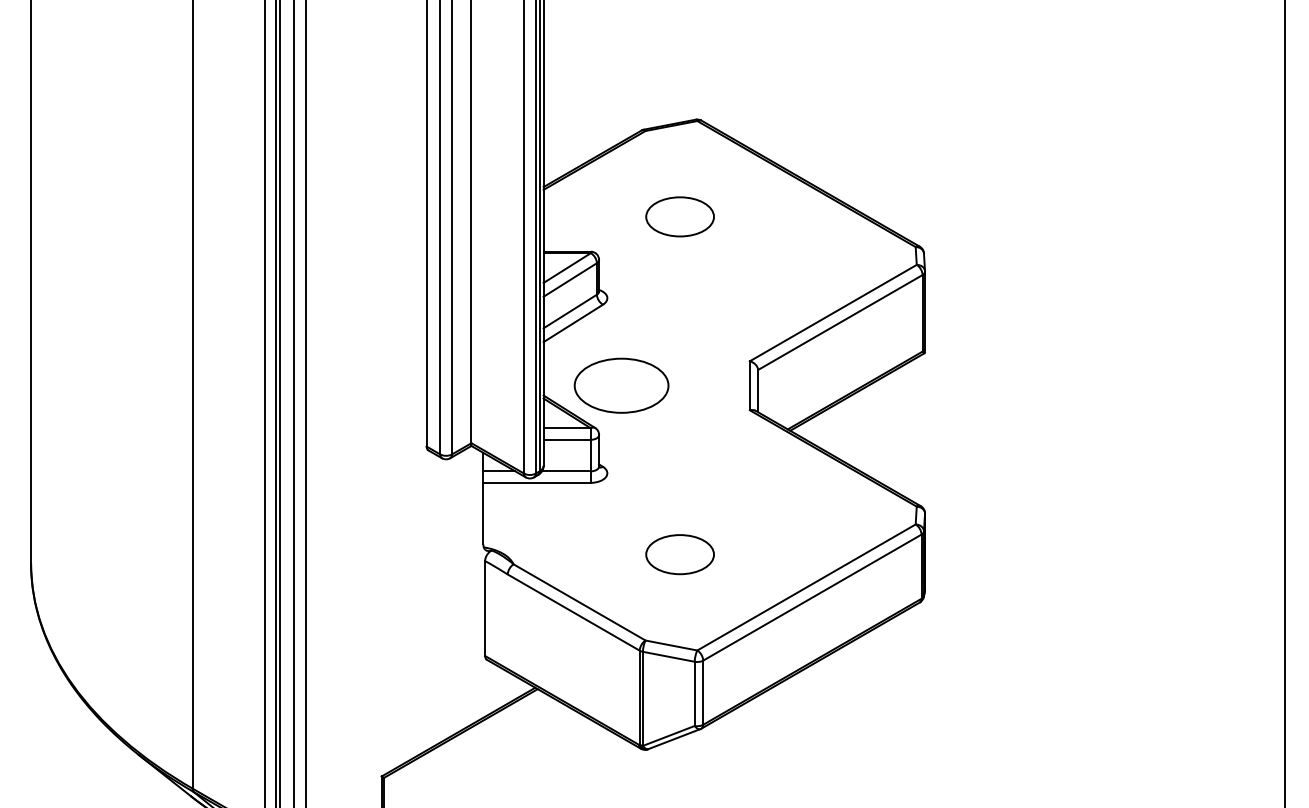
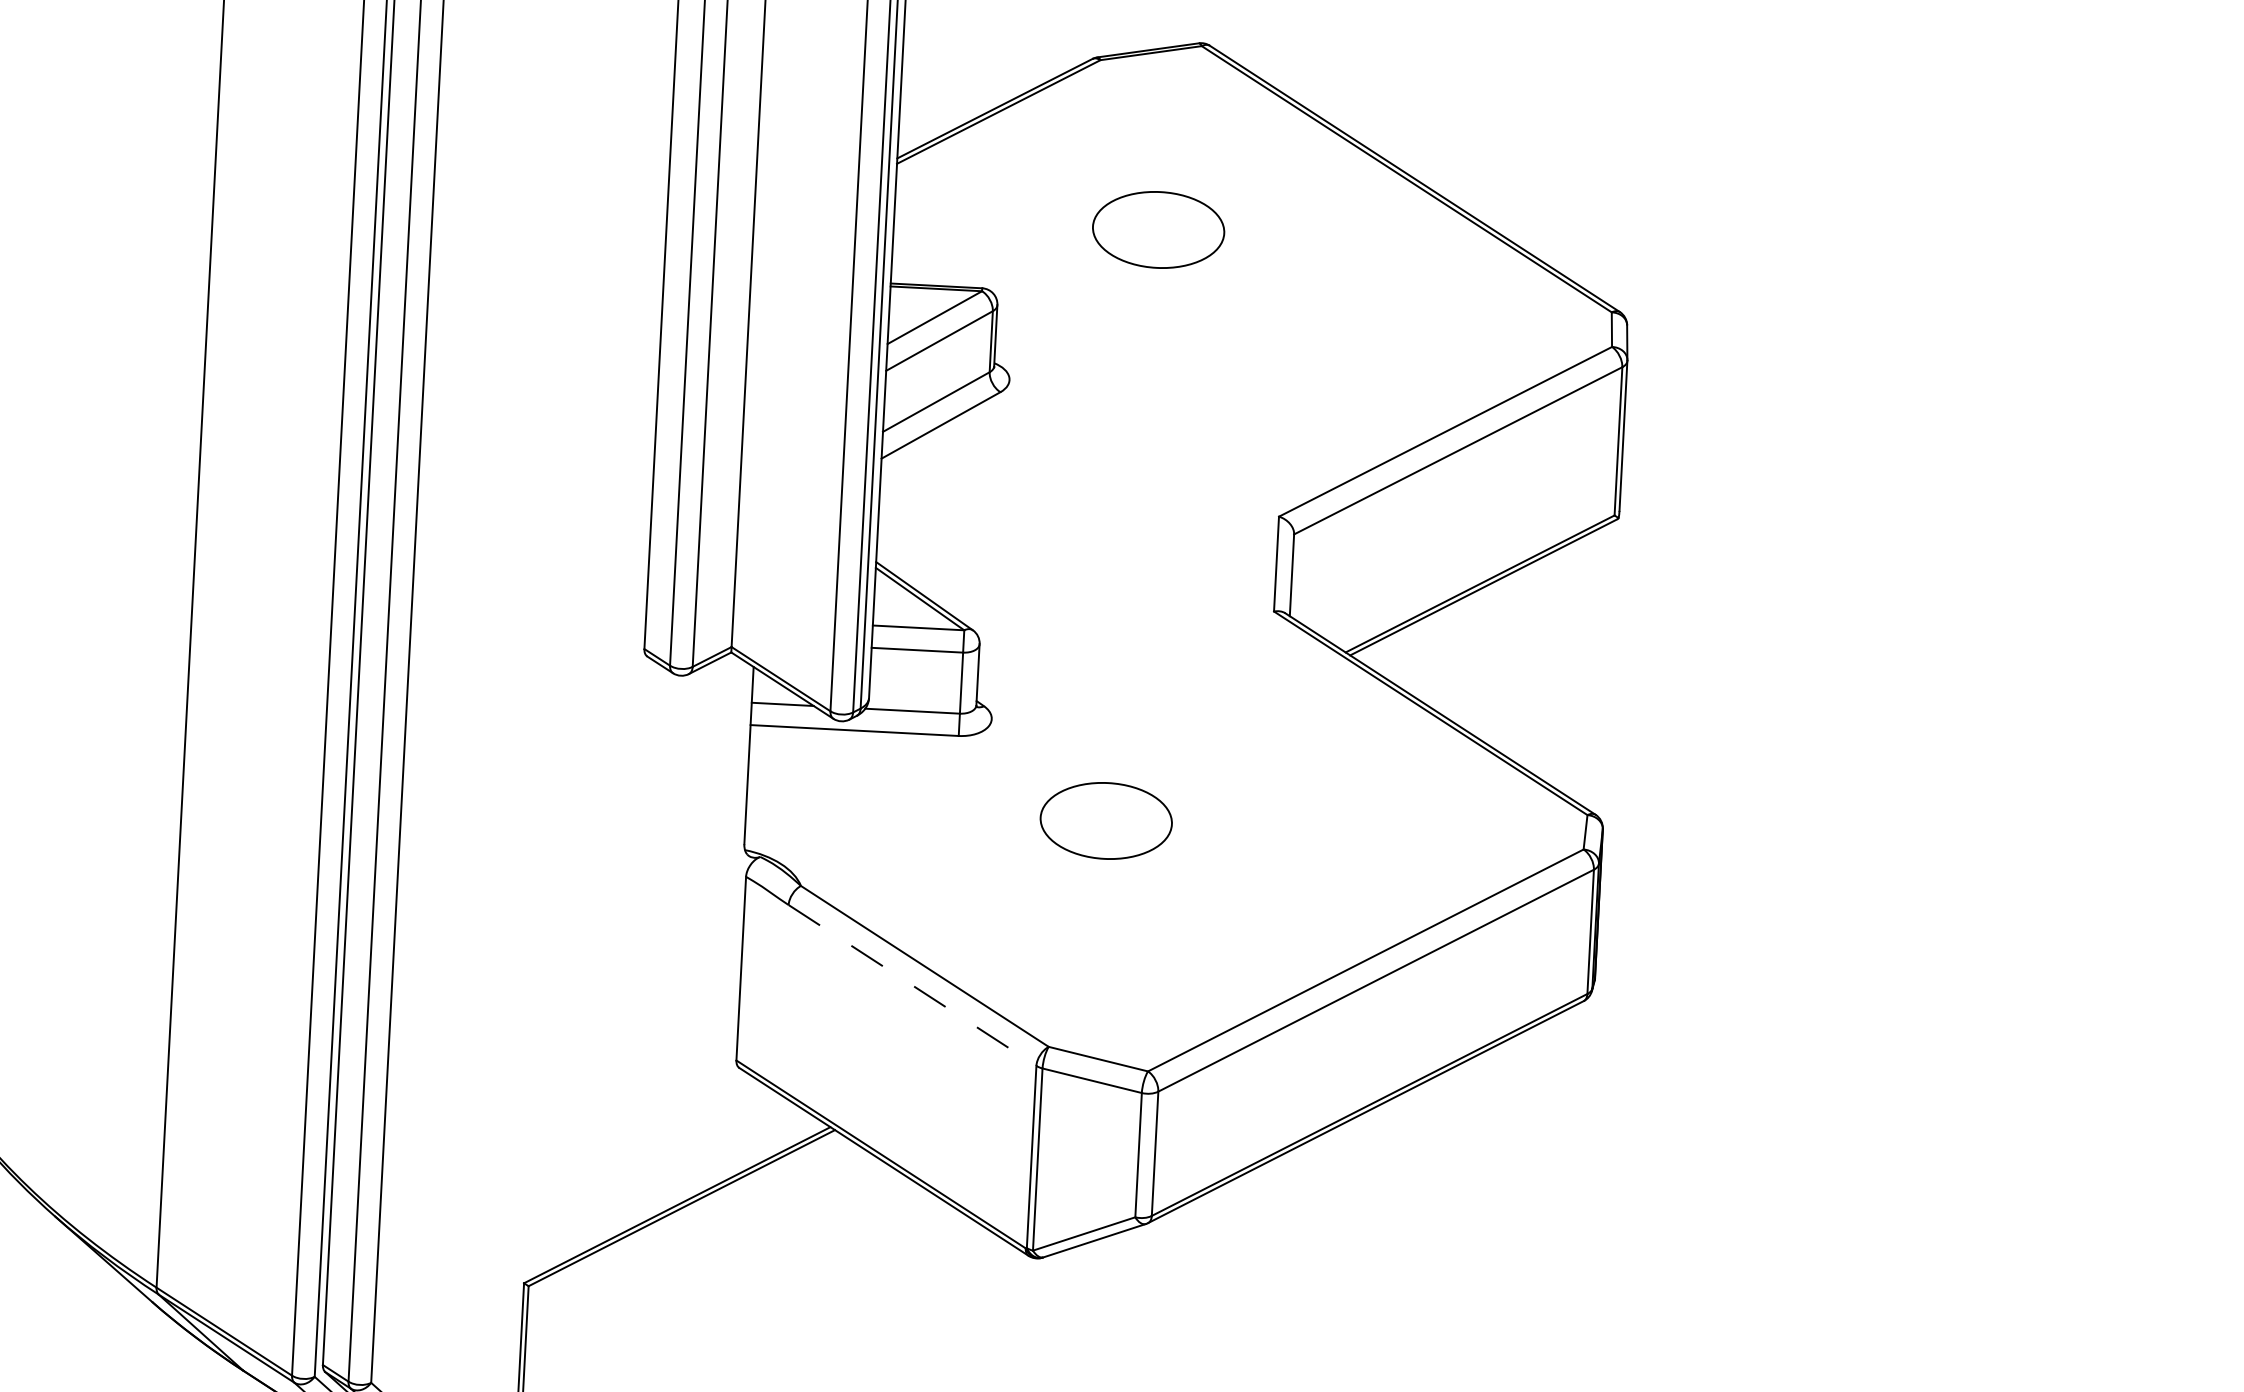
part: (621, 385) -> (1028, 550), removed
part: (679, 554) -> (1105, 820), moved
line: (574, 612) -> (913, 985), solid -> dashed

